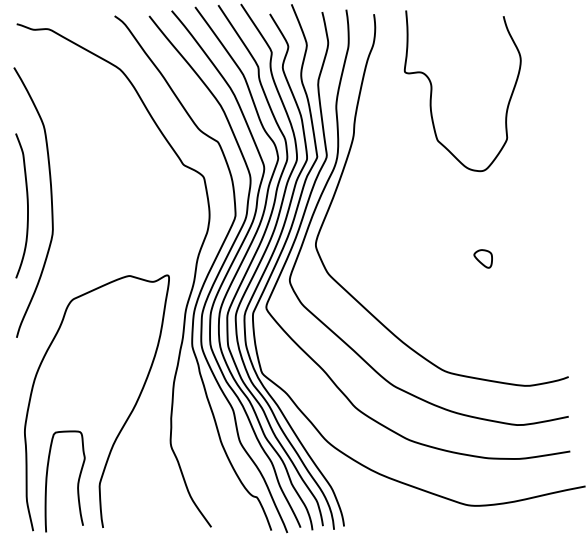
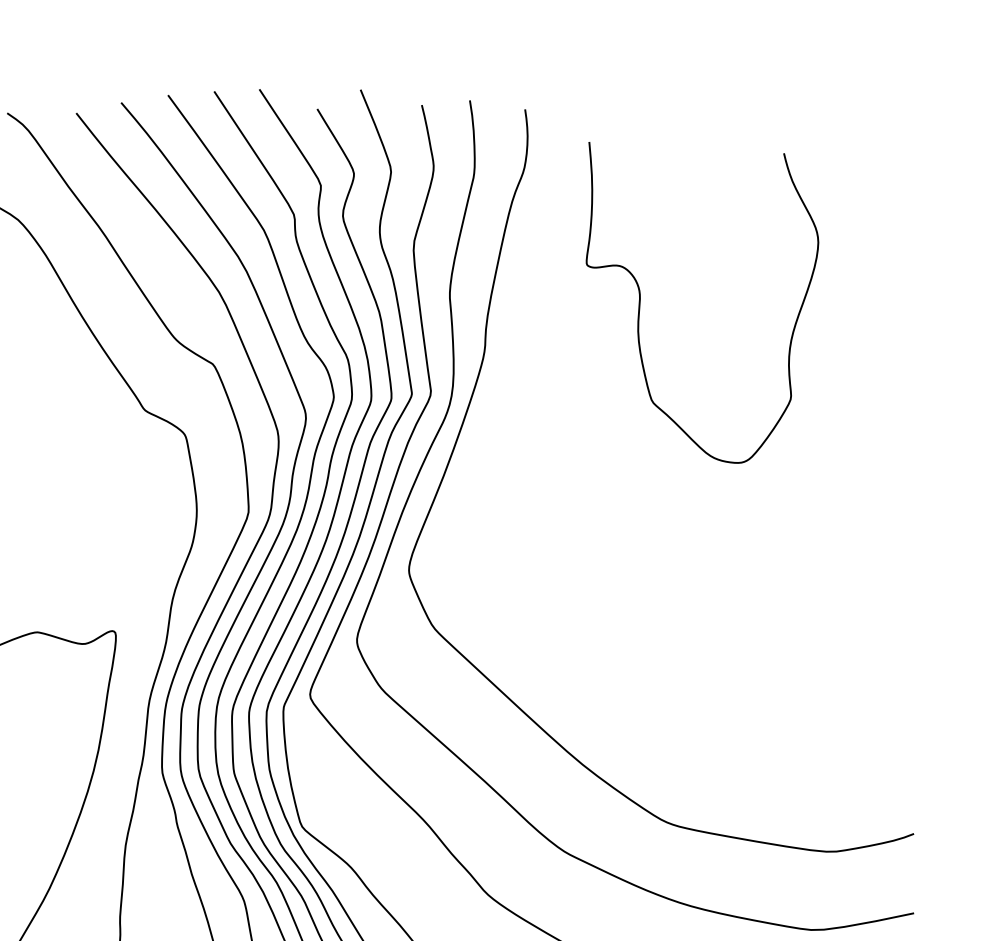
curve: (432, 91) -> (641, 303), moved
part: (482, 258) -> (741, 597), removed

